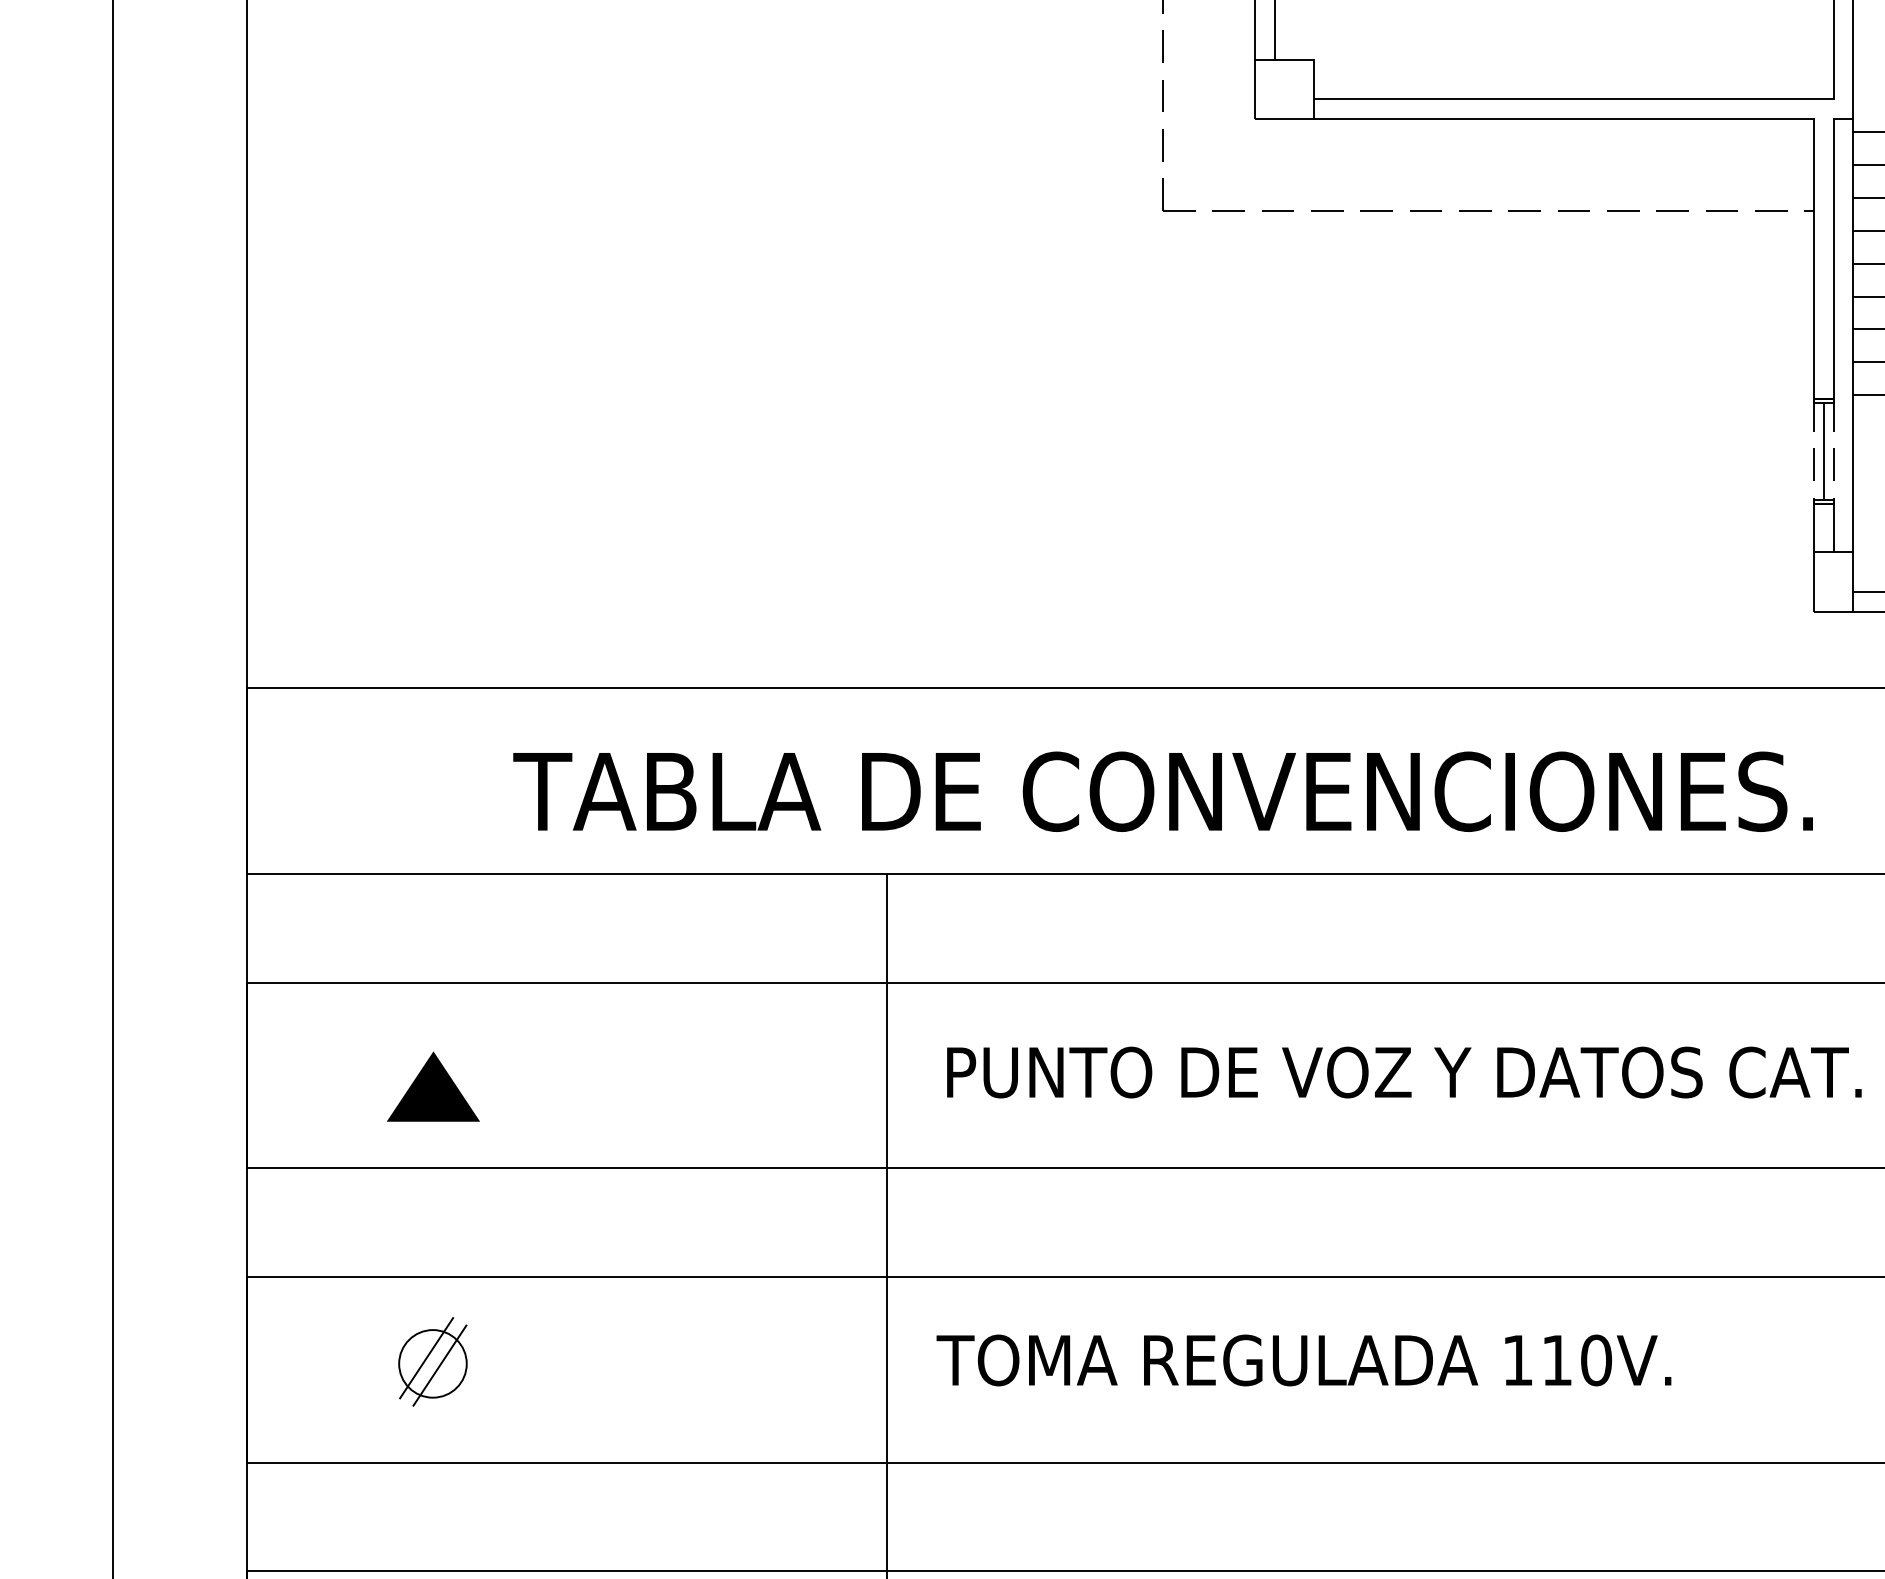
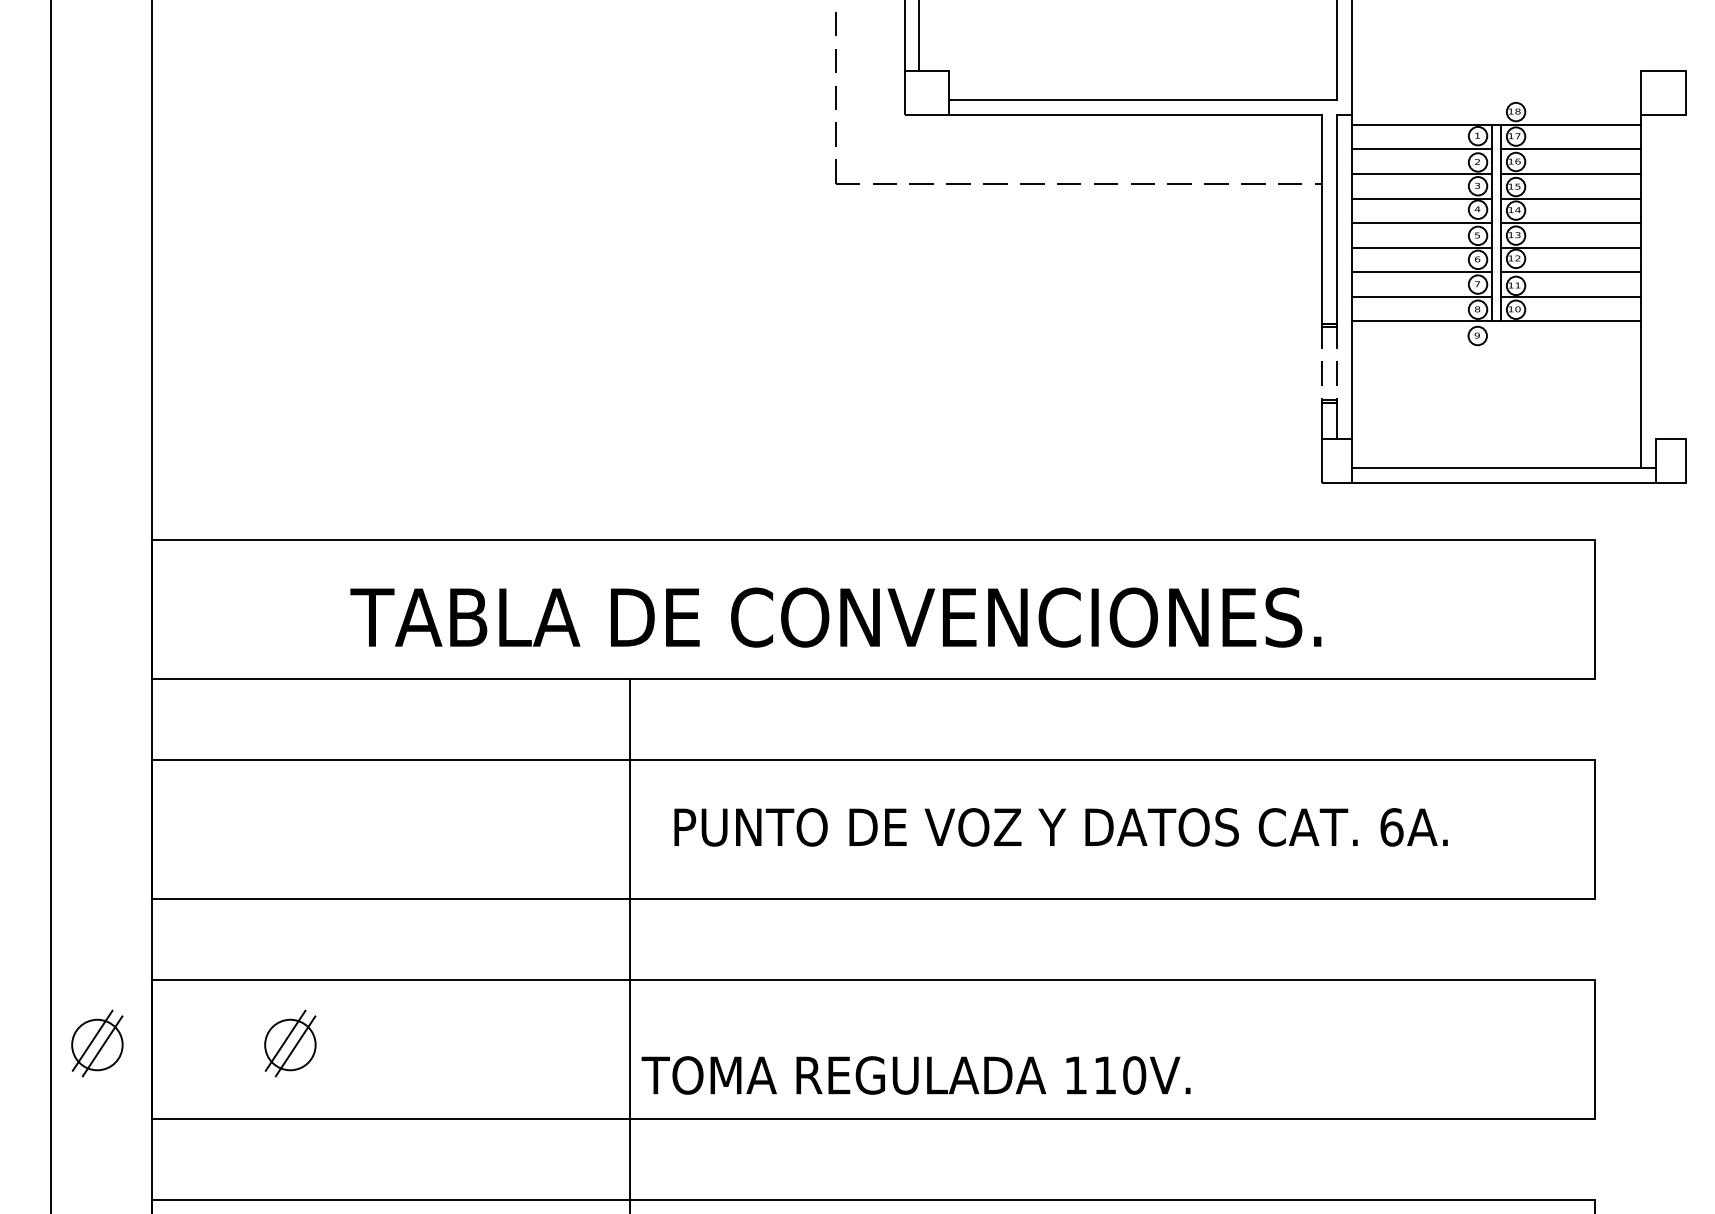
line: (1823, 451) -> (1329, 363), removed
part: (433, 1087) -> (290, 838), removed
text: (1303, 1360) -> (915, 1075), moved
part: (174, 1361) -> (97, 1043), added

